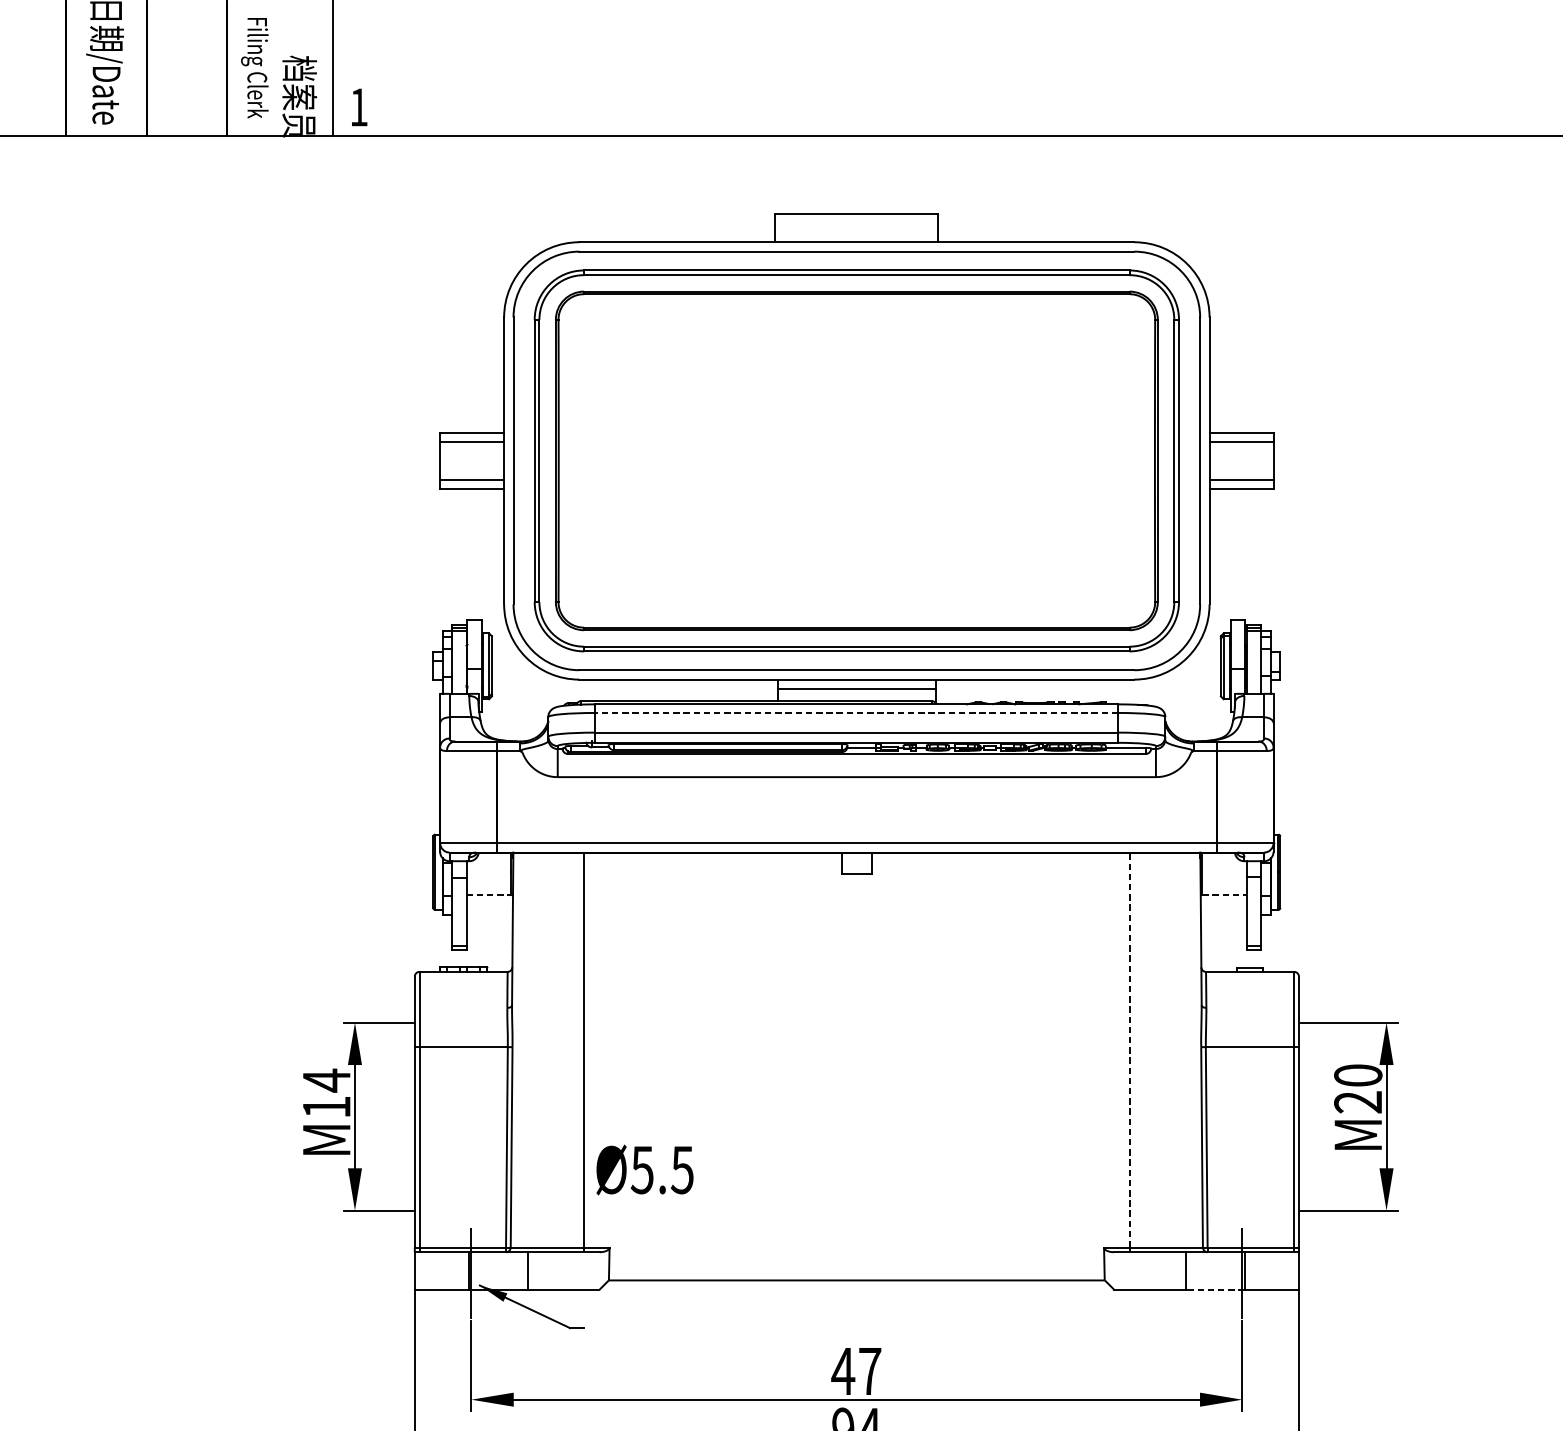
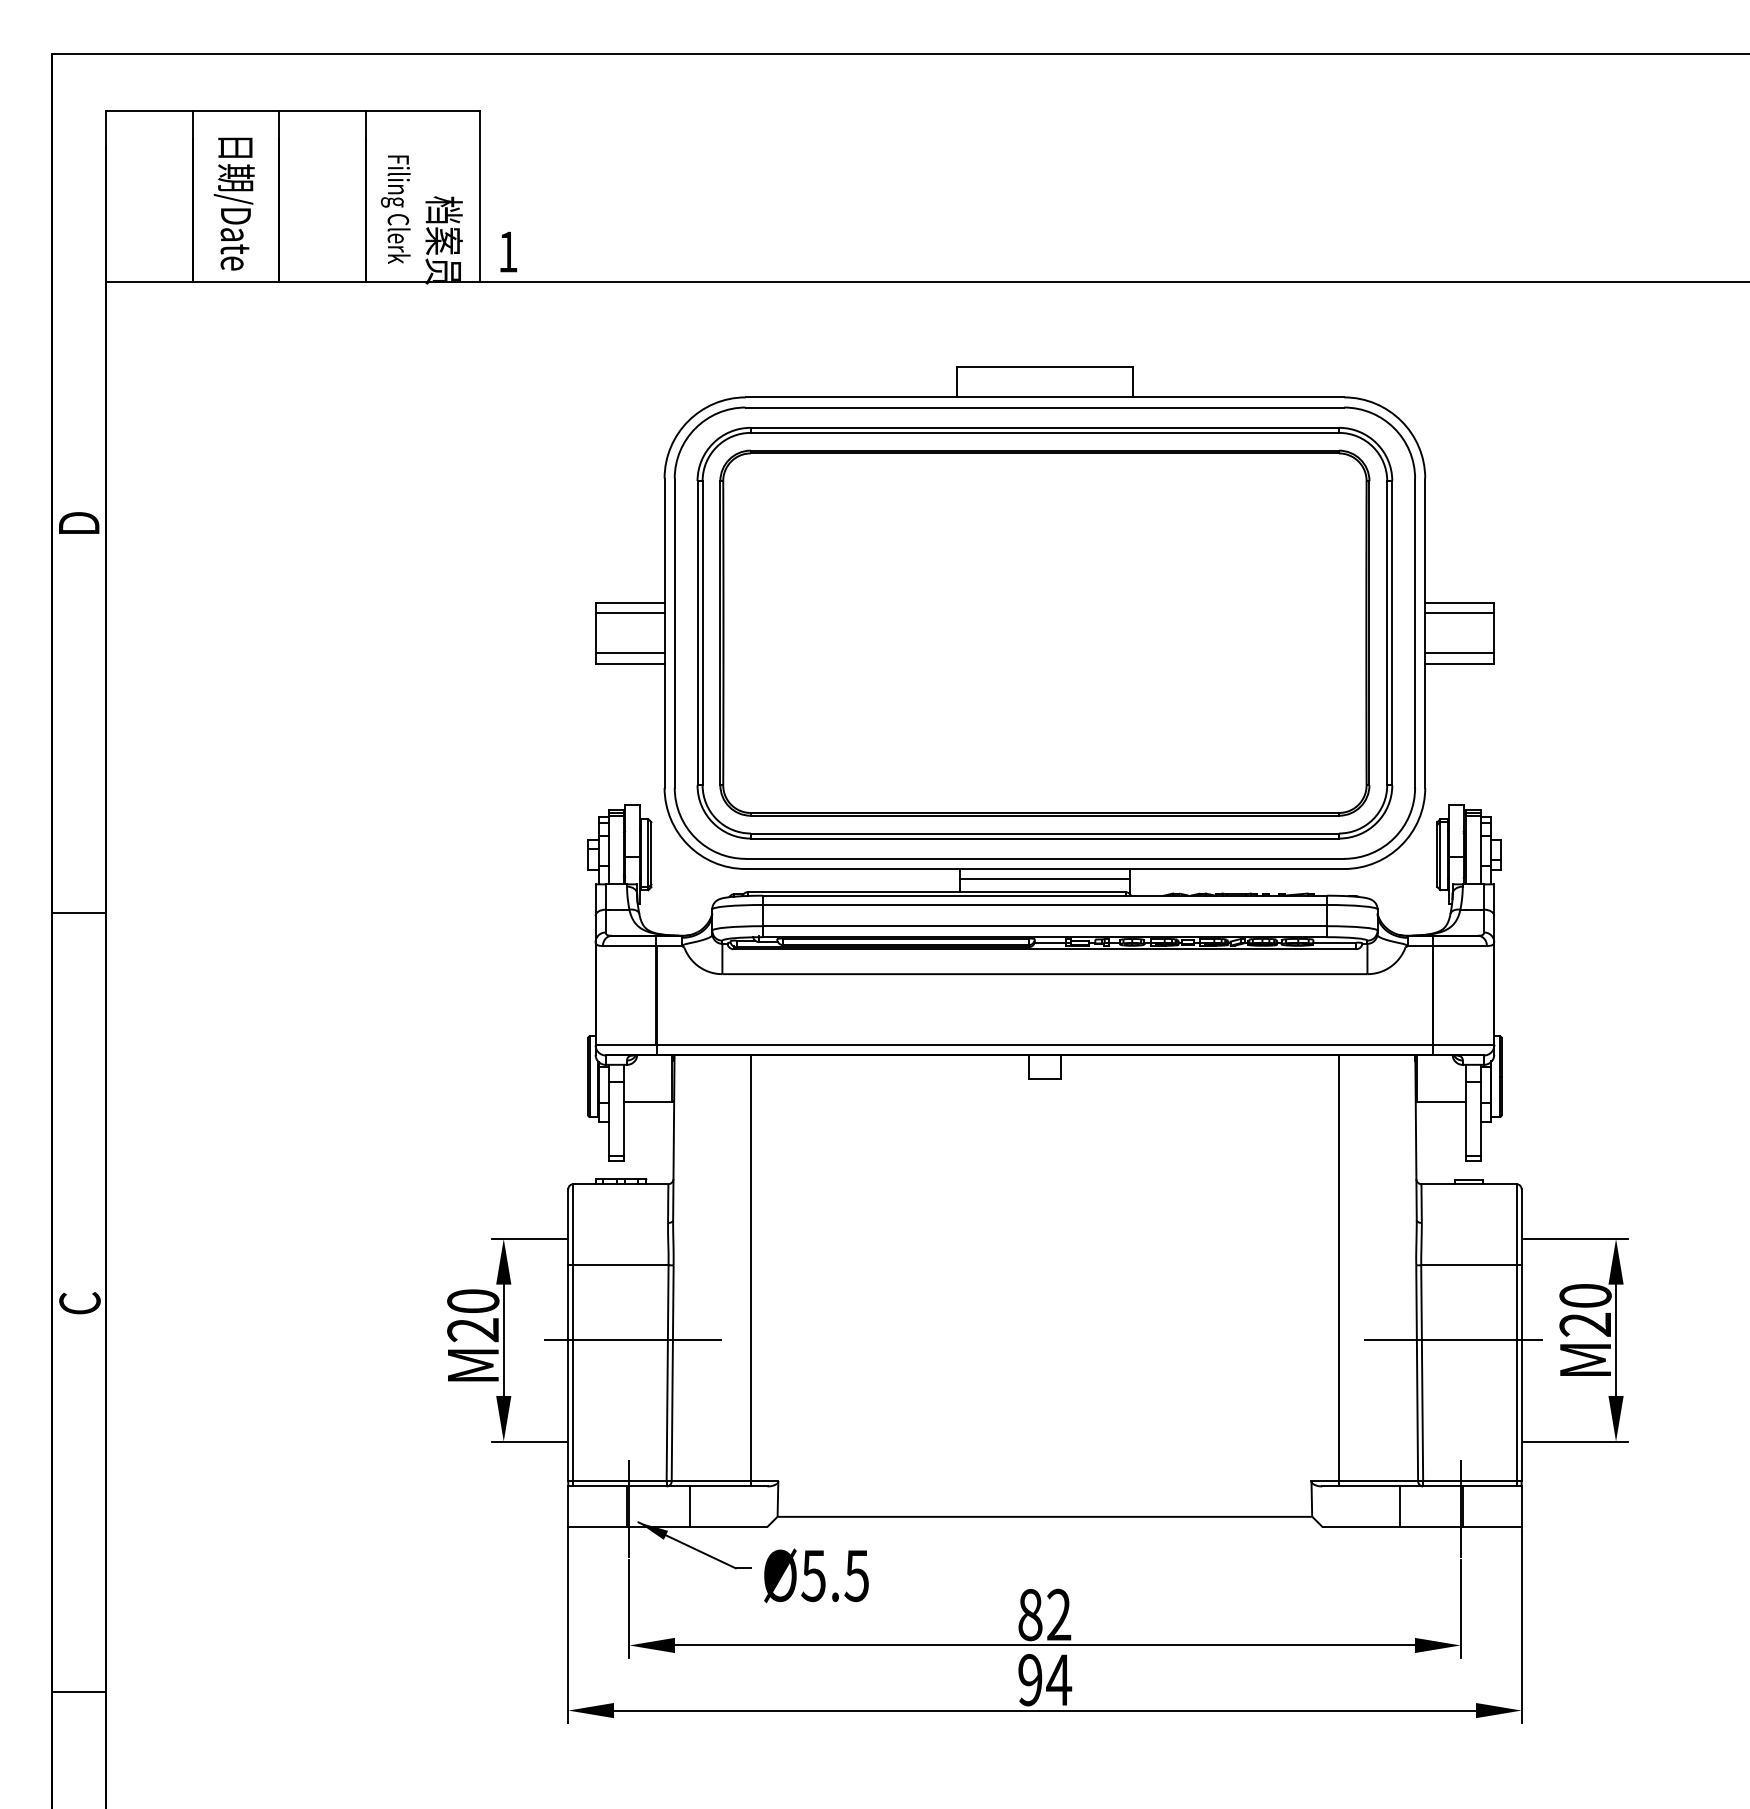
line: (856, 712) -> (1044, 904), dashed -> solid
line: (489, 895) -> (648, 1101), dashed -> solid
line: (1225, 895) -> (1442, 1101), dashed -> solid
line: (1130, 1050) -> (1339, 1268), dashed -> solid
text: (326, 1093) -> (473, 1315), M14 -> M20
line: (474, 1116) -> (632, 1340), added
line: (1235, 1116) -> (1453, 1340), added
text: (645, 1169) -> (816, 1575), moved
line: (1215, 1290) -> (1431, 1527), dashed -> solid
text: (856, 1370) -> (1044, 1614), 47 -> 82

